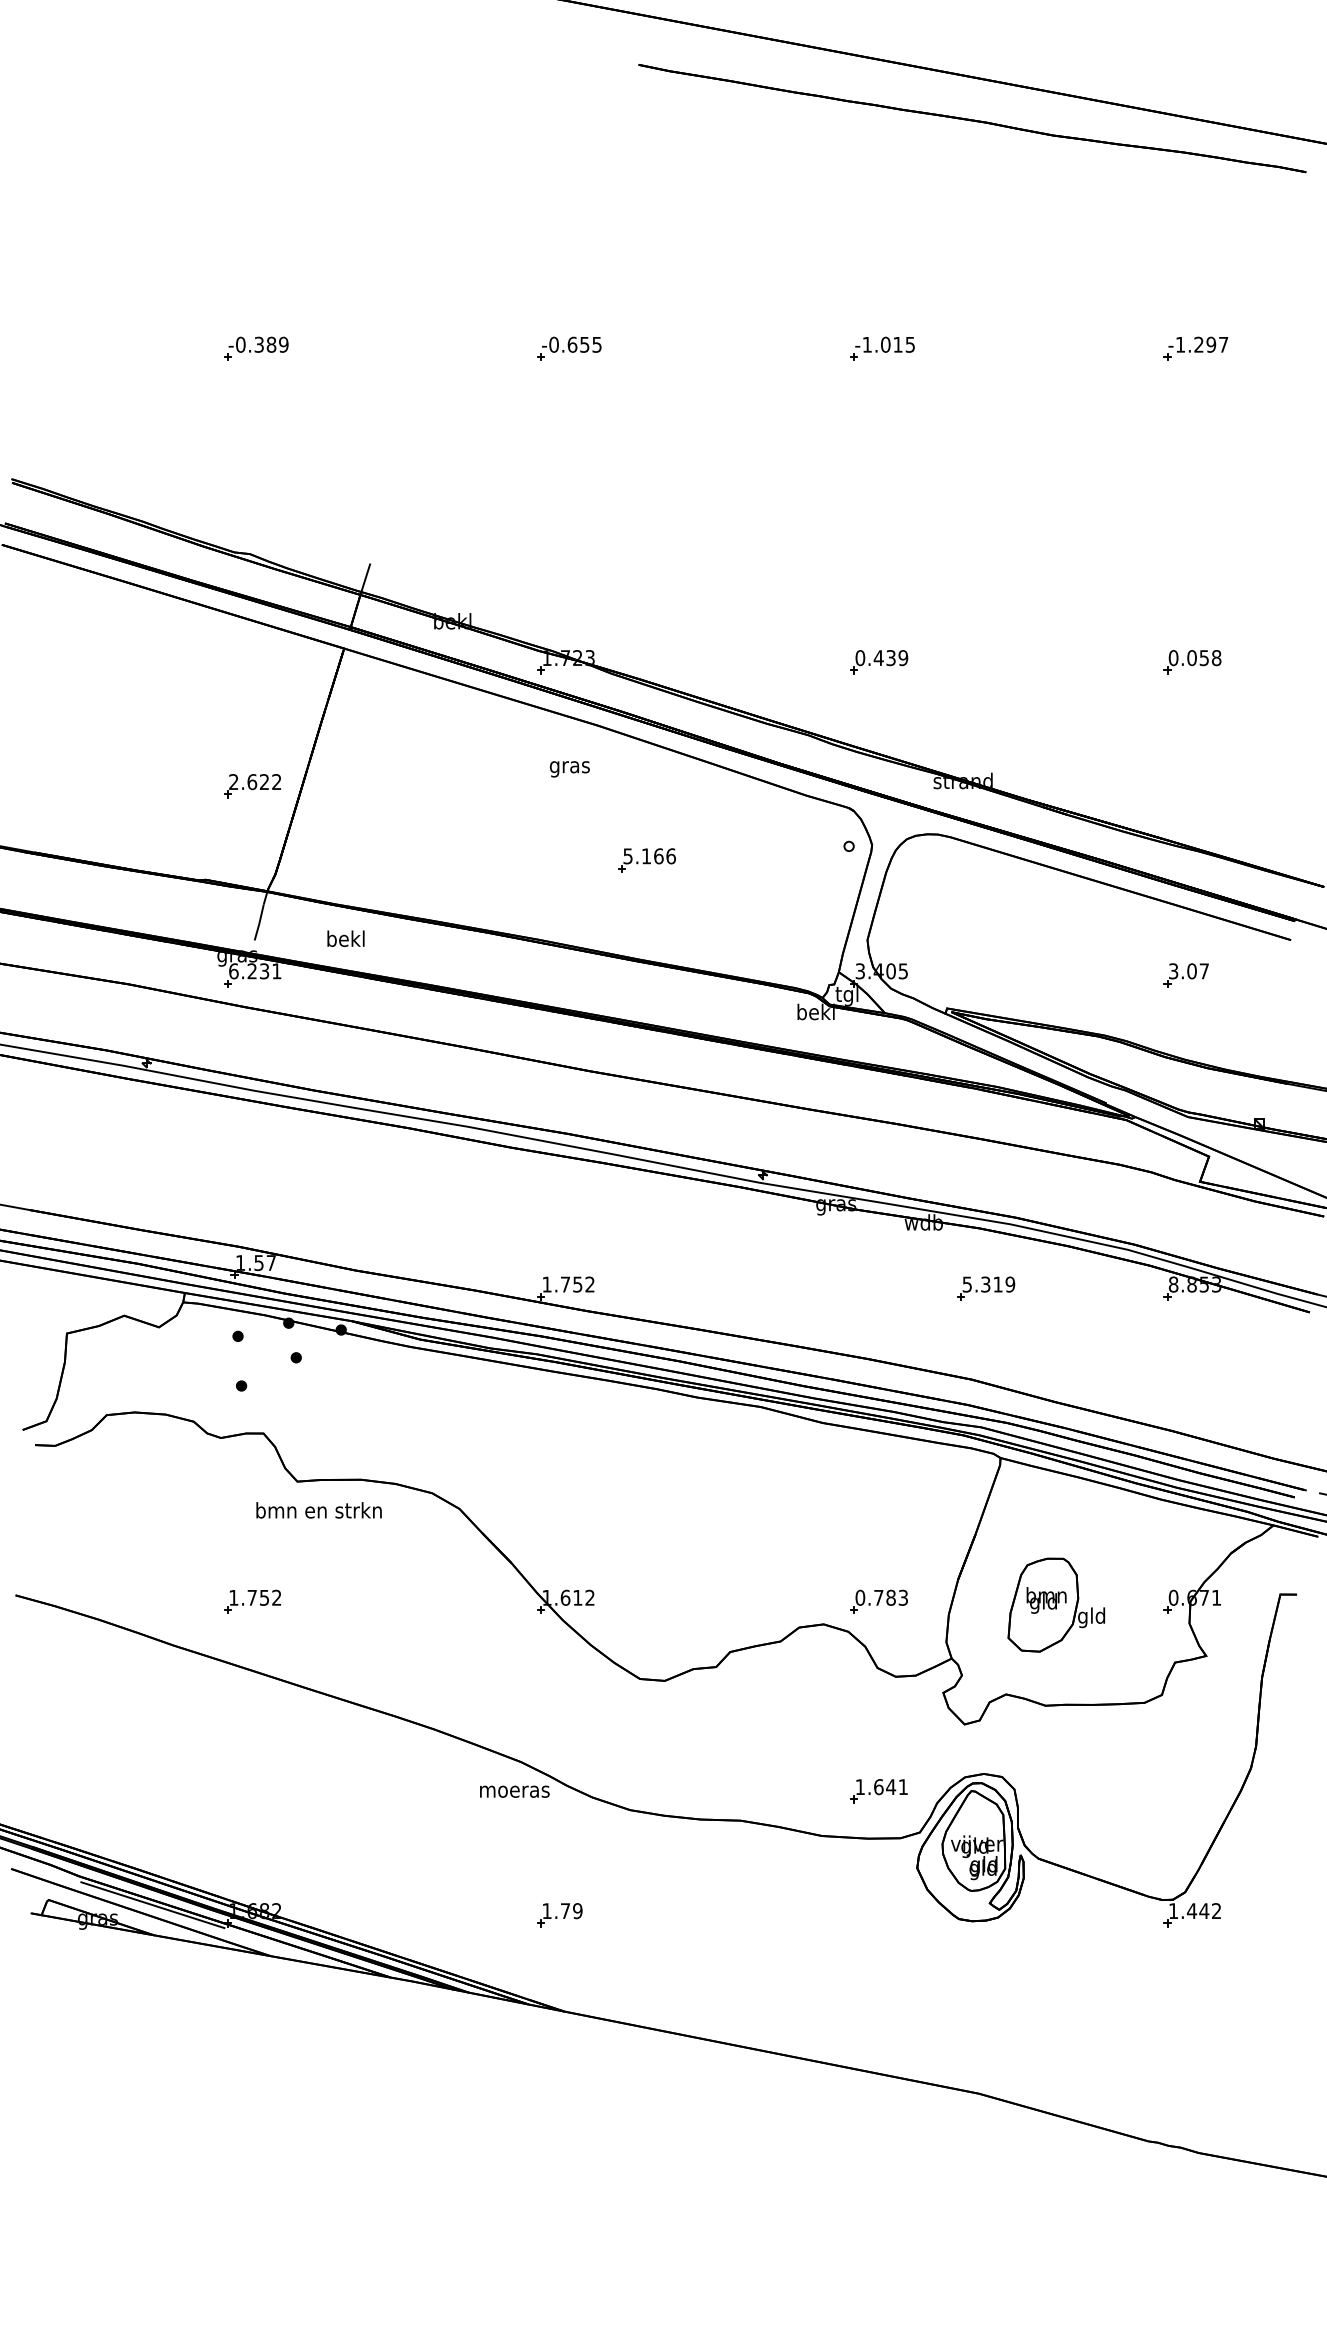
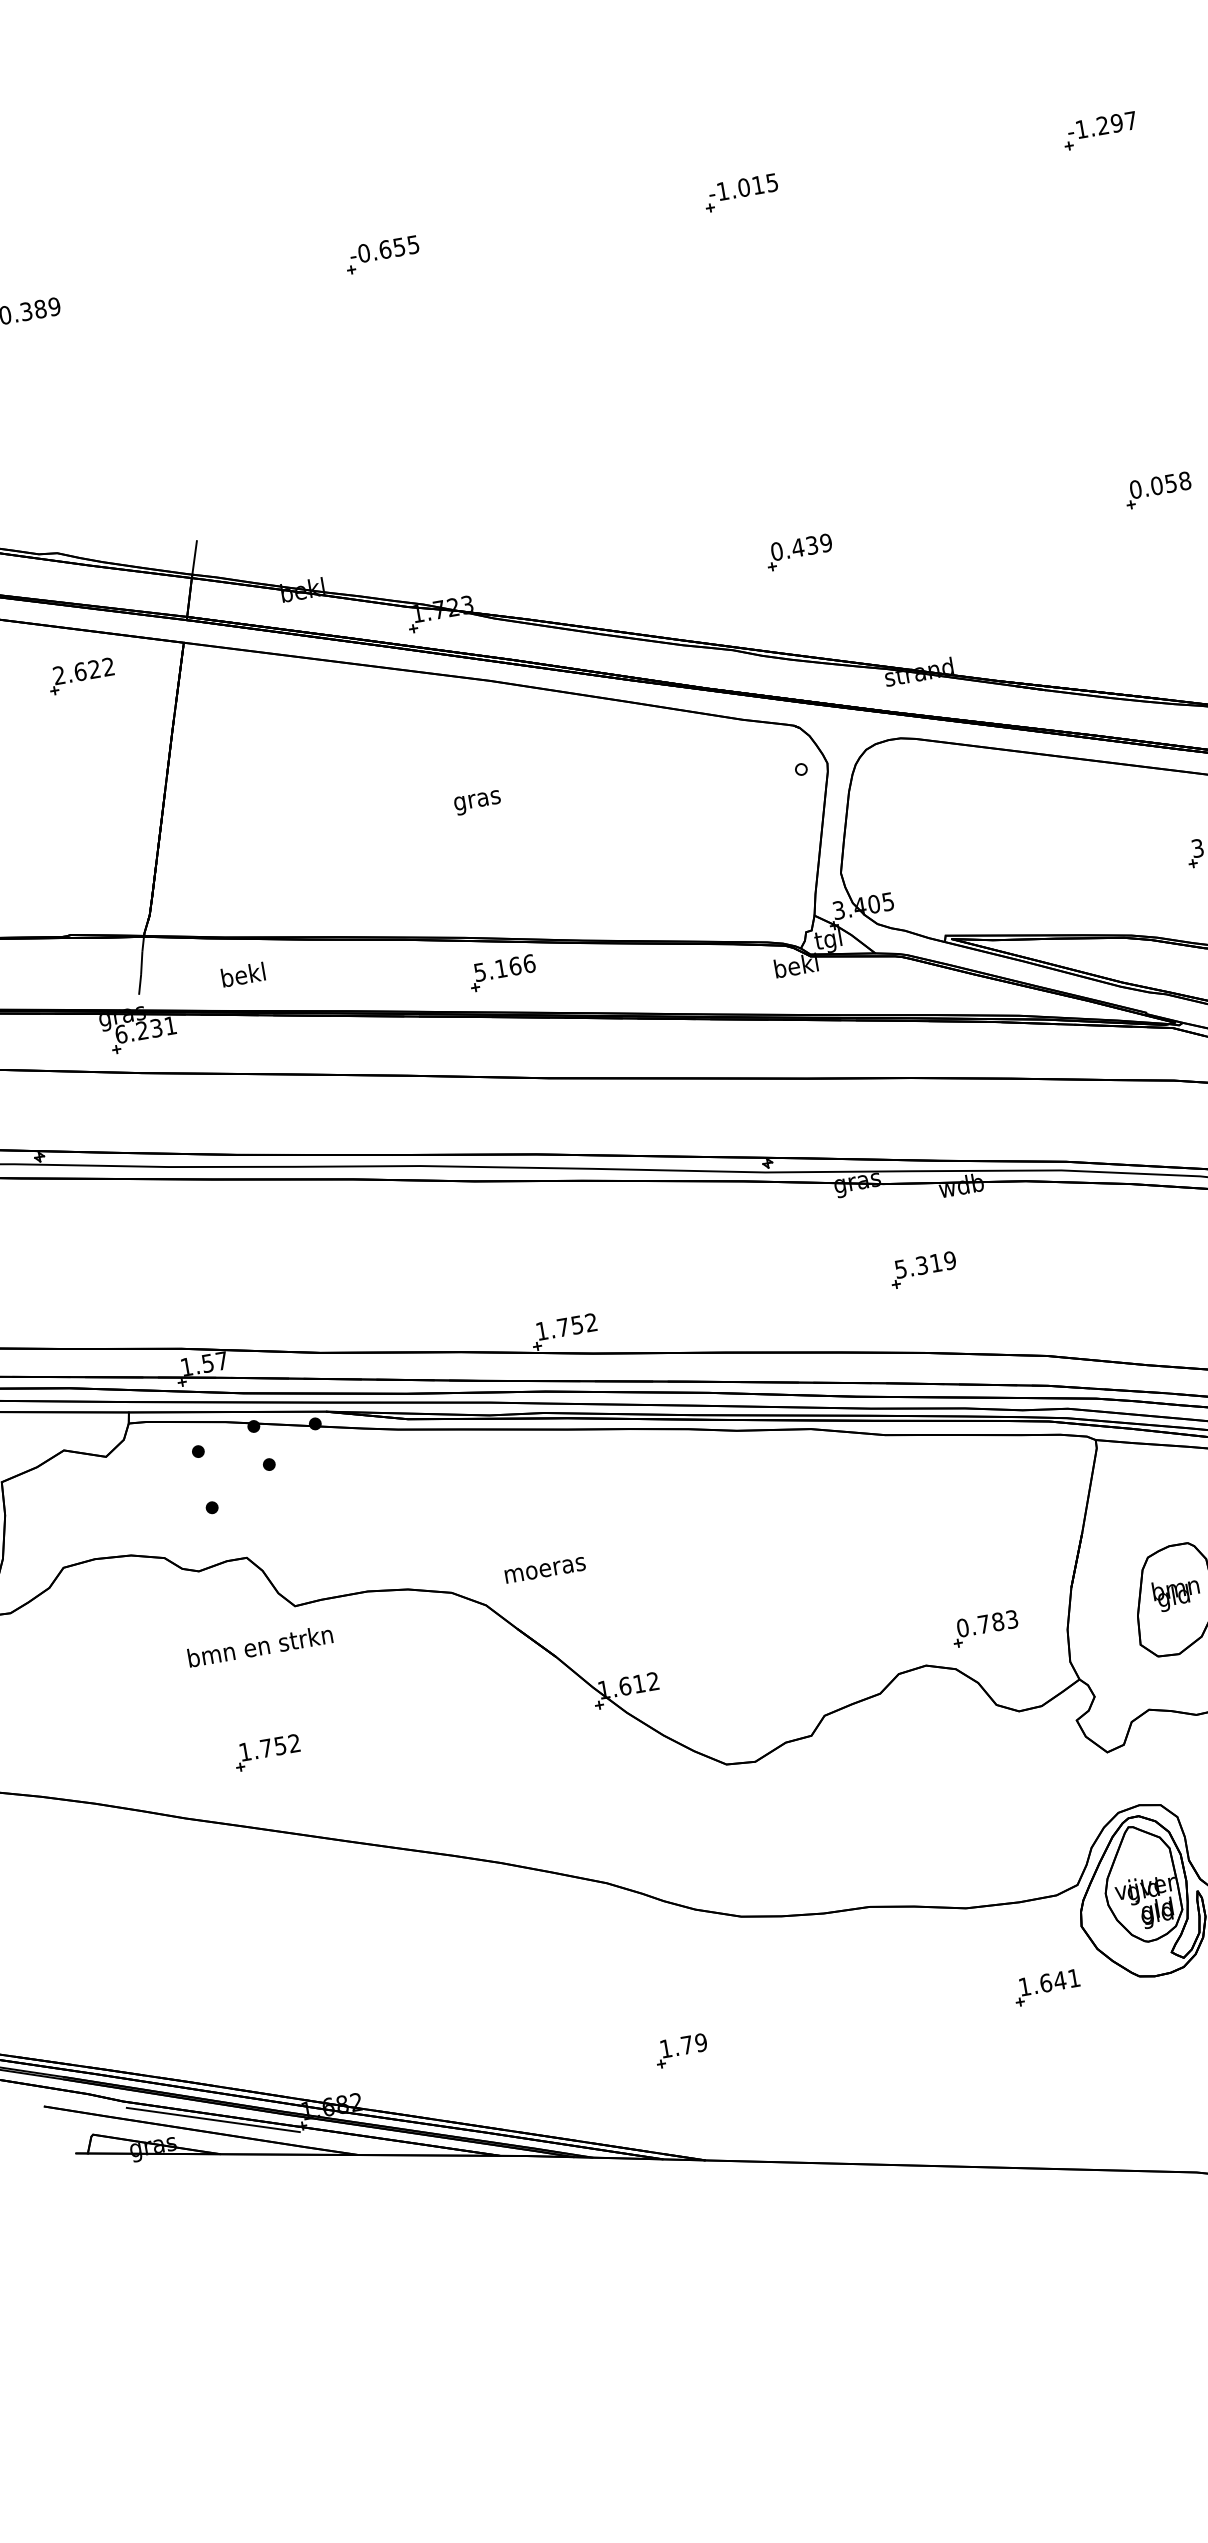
text: (569, 769) -> (477, 803), moved
part: (252, 786) -> (81, 676), moved
part: (646, 860) -> (502, 973), moved
part: (986, 1288) -> (923, 1269), moved
text: (318, 1510) -> (259, 1646), moved
text: (514, 1791) -> (544, 1570), moved
part: (878, 1791) -> (1046, 1988), moved

